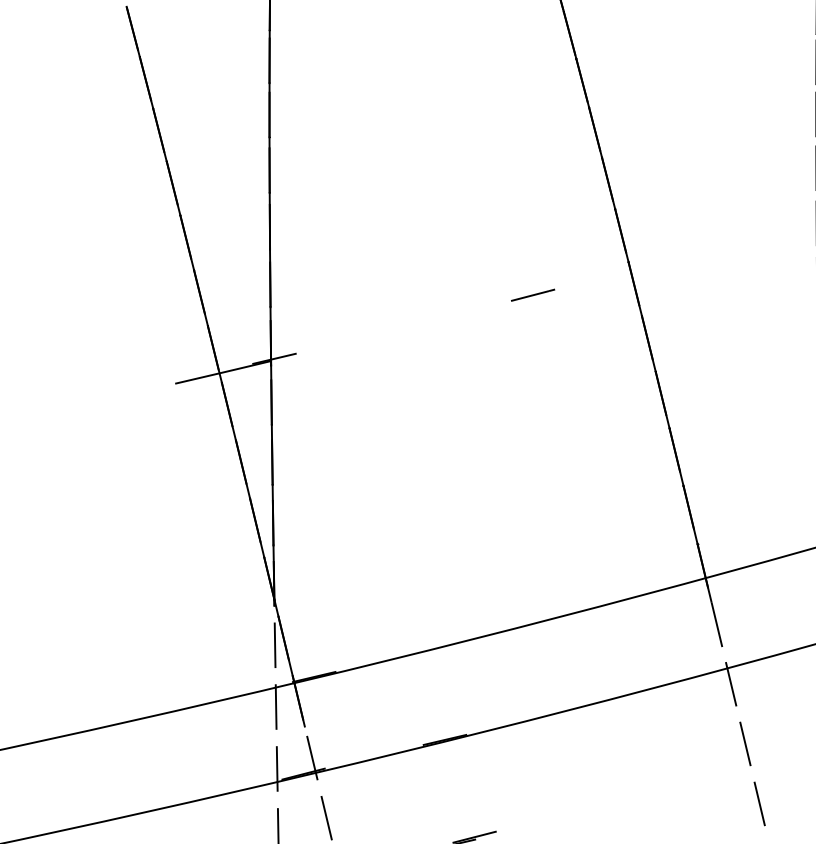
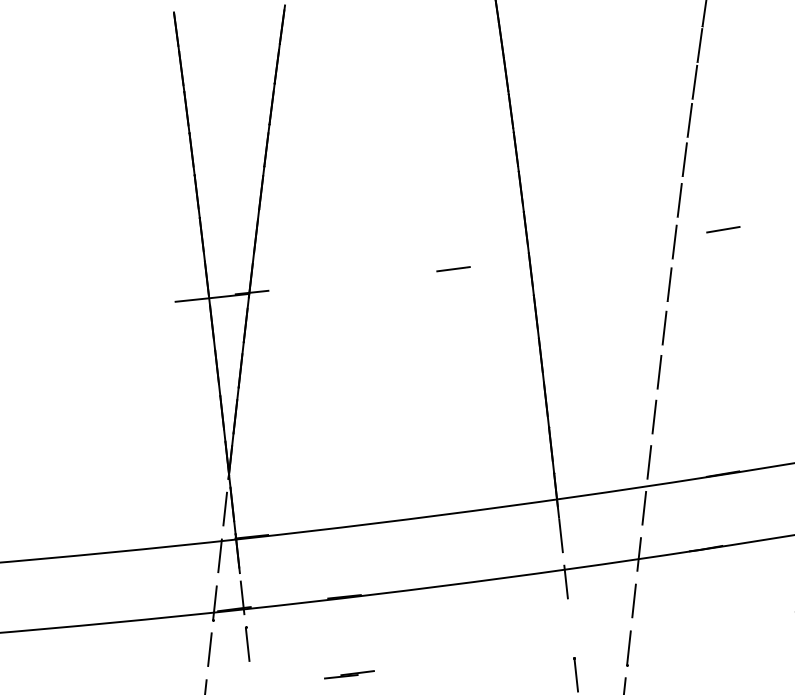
line: (744, 744) -> (570, 628), removed

